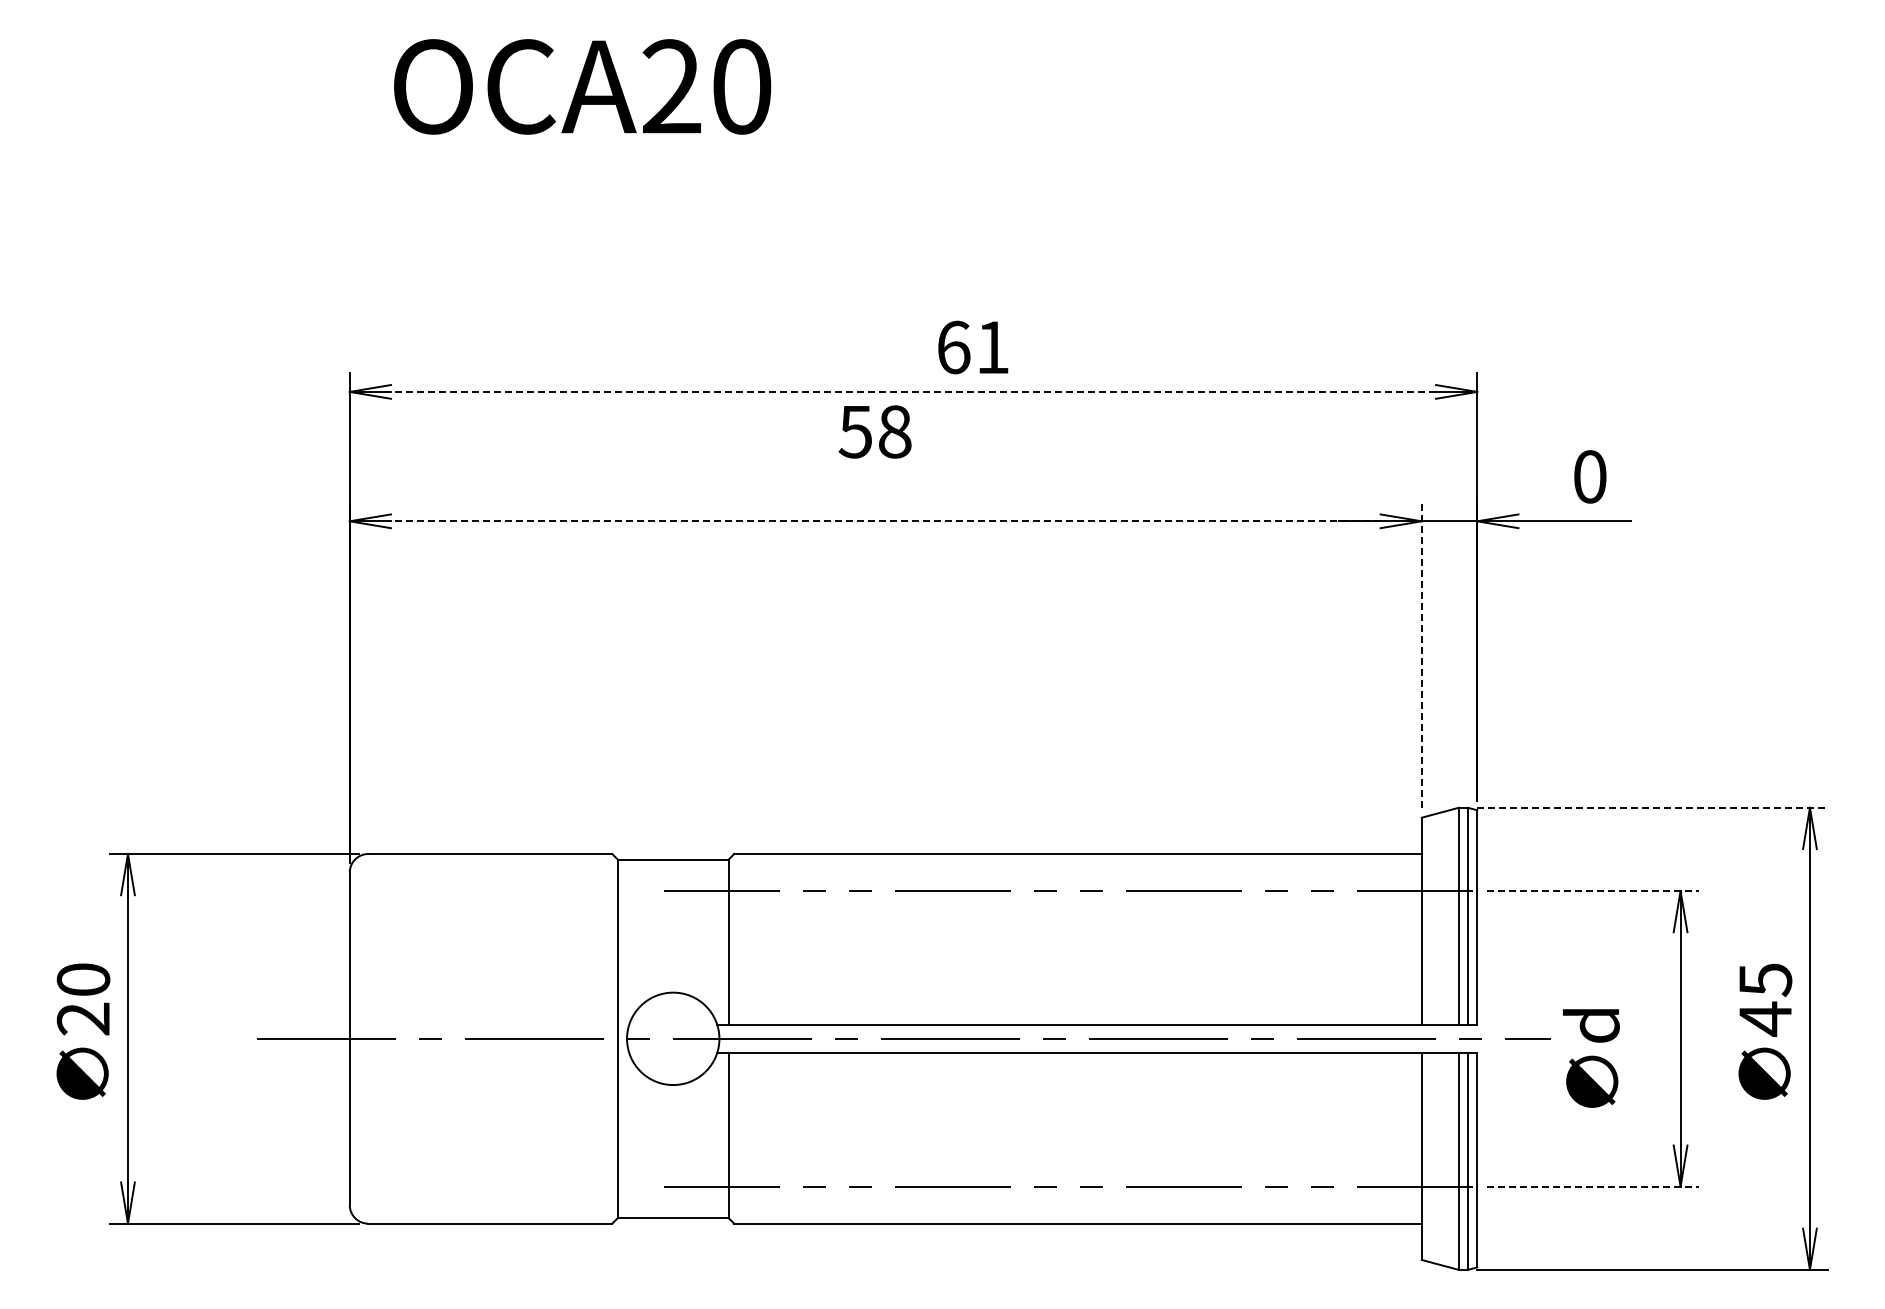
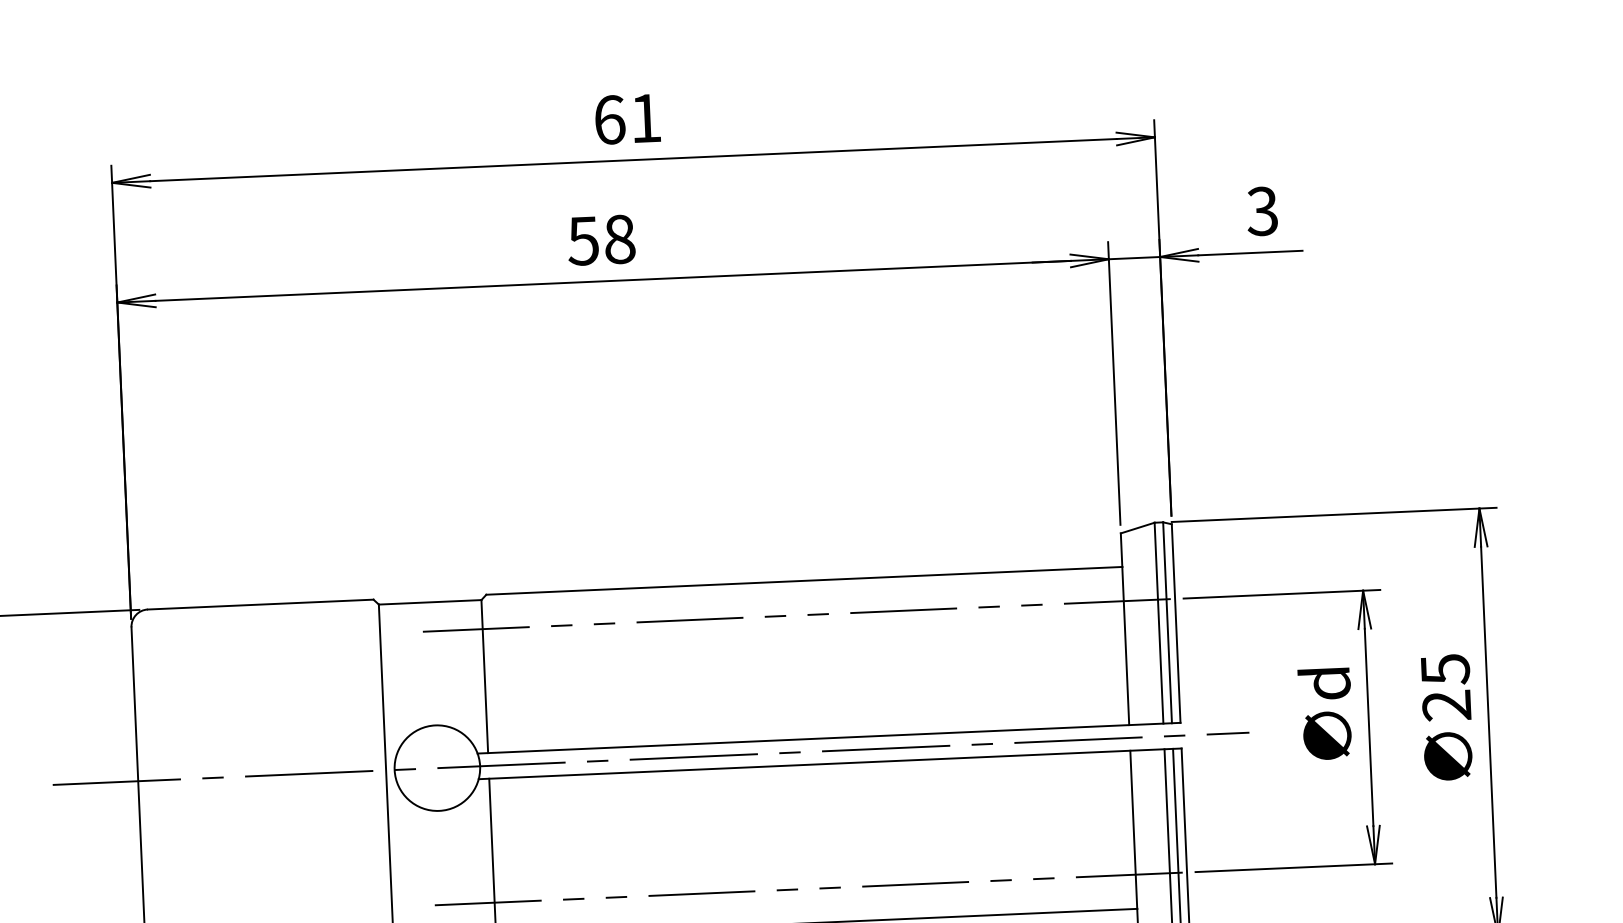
text: (973, 347) -> (627, 119), moved
line: (913, 391) -> (633, 159), dashed -> solid
text: (874, 431) -> (600, 239), moved
text: (1589, 476) -> (1262, 211), 0 -> 3
line: (885, 521) -> (612, 281), dashed -> solid
line: (1421, 655) -> (1113, 383), dashed -> solid
line: (1652, 807) -> (1333, 514), dashed -> solid
line: (1593, 890) -> (1282, 593), dashed -> solid
text: (1764, 1018) -> (1445, 705), 45 -> 25
text: (1591, 1058) -> (1325, 714), moved
line: (1593, 1186) -> (1294, 867), dashed -> solid

